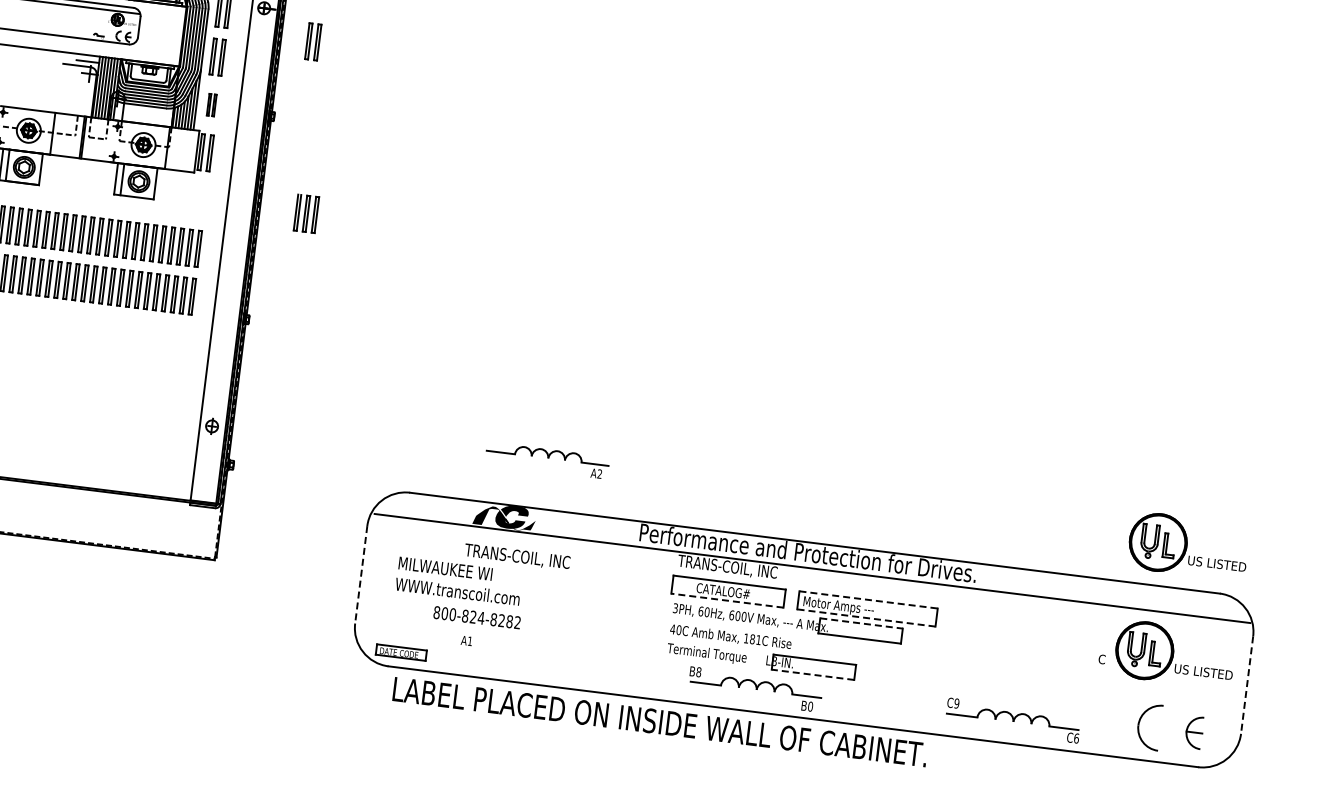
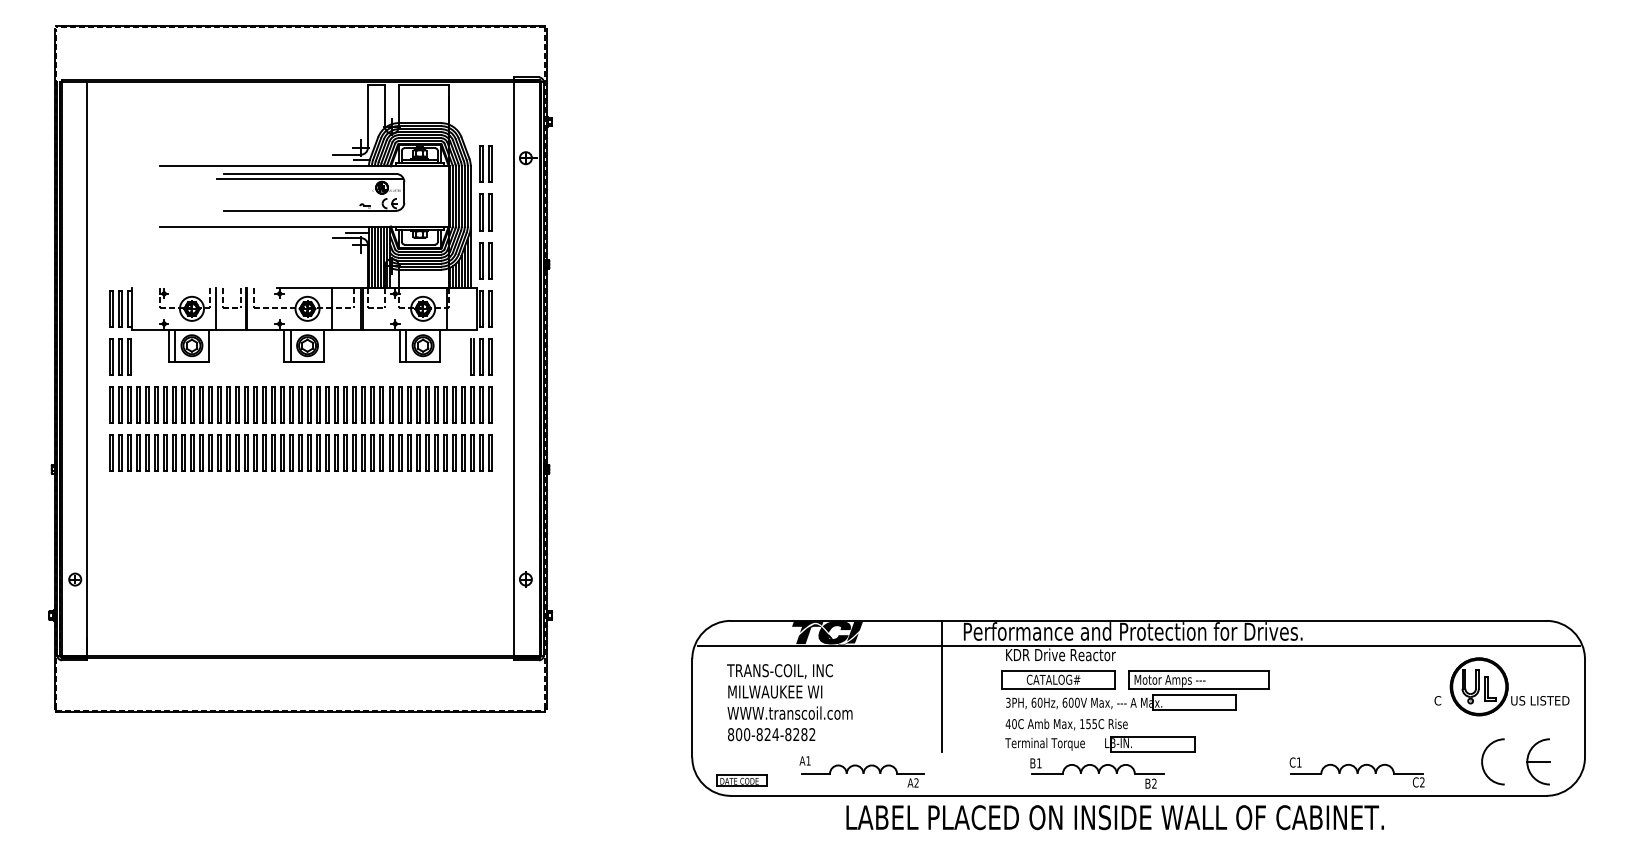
part: (312, 41) -> (578, 185), removed
part: (211, 104) -> (485, 260), size x1.67
part: (306, 213) -> (481, 356), moved
part: (547, 460) -> (862, 775), moved
fill: (485, 507) -> (807, 626), added
fill: (531, 518) -> (854, 631), added
part: (1188, 545) -> (1509, 577), removed
text: (516, 557) -> (779, 671), moved
text: (732, 567) -> (1059, 655), TRANS-COIL, INC -> KDR Drive Reactor
line: (361, 574) -> (692, 708), dashed -> solid
line: (611, 583) -> (941, 686), added
line: (868, 599) -> (1198, 670), dashed -> solid
line: (727, 600) -> (1058, 688), dashed -> solid
text: (477, 617) -> (771, 734), moved
line: (866, 617) -> (1198, 688), dashed -> solid
line: (861, 623) -> (1194, 694), dashed -> solid
text: (755, 640) -> (1091, 724), 181C -> 155C
text: (699, 672) -> (1039, 763), B8 -> B1
line: (812, 674) -> (1152, 751), dashed -> solid
line: (1246, 685) -> (1584, 708), dashed -> solid
text: (956, 703) -> (1298, 762), C9 -> C1
text: (810, 706) -> (1154, 783), B0 -> B2
text: (659, 721) -> (1114, 817), moved
part: (1194, 732) -> (1538, 761), size x1.43
text: (1076, 738) -> (1422, 782), C6 -> C2

